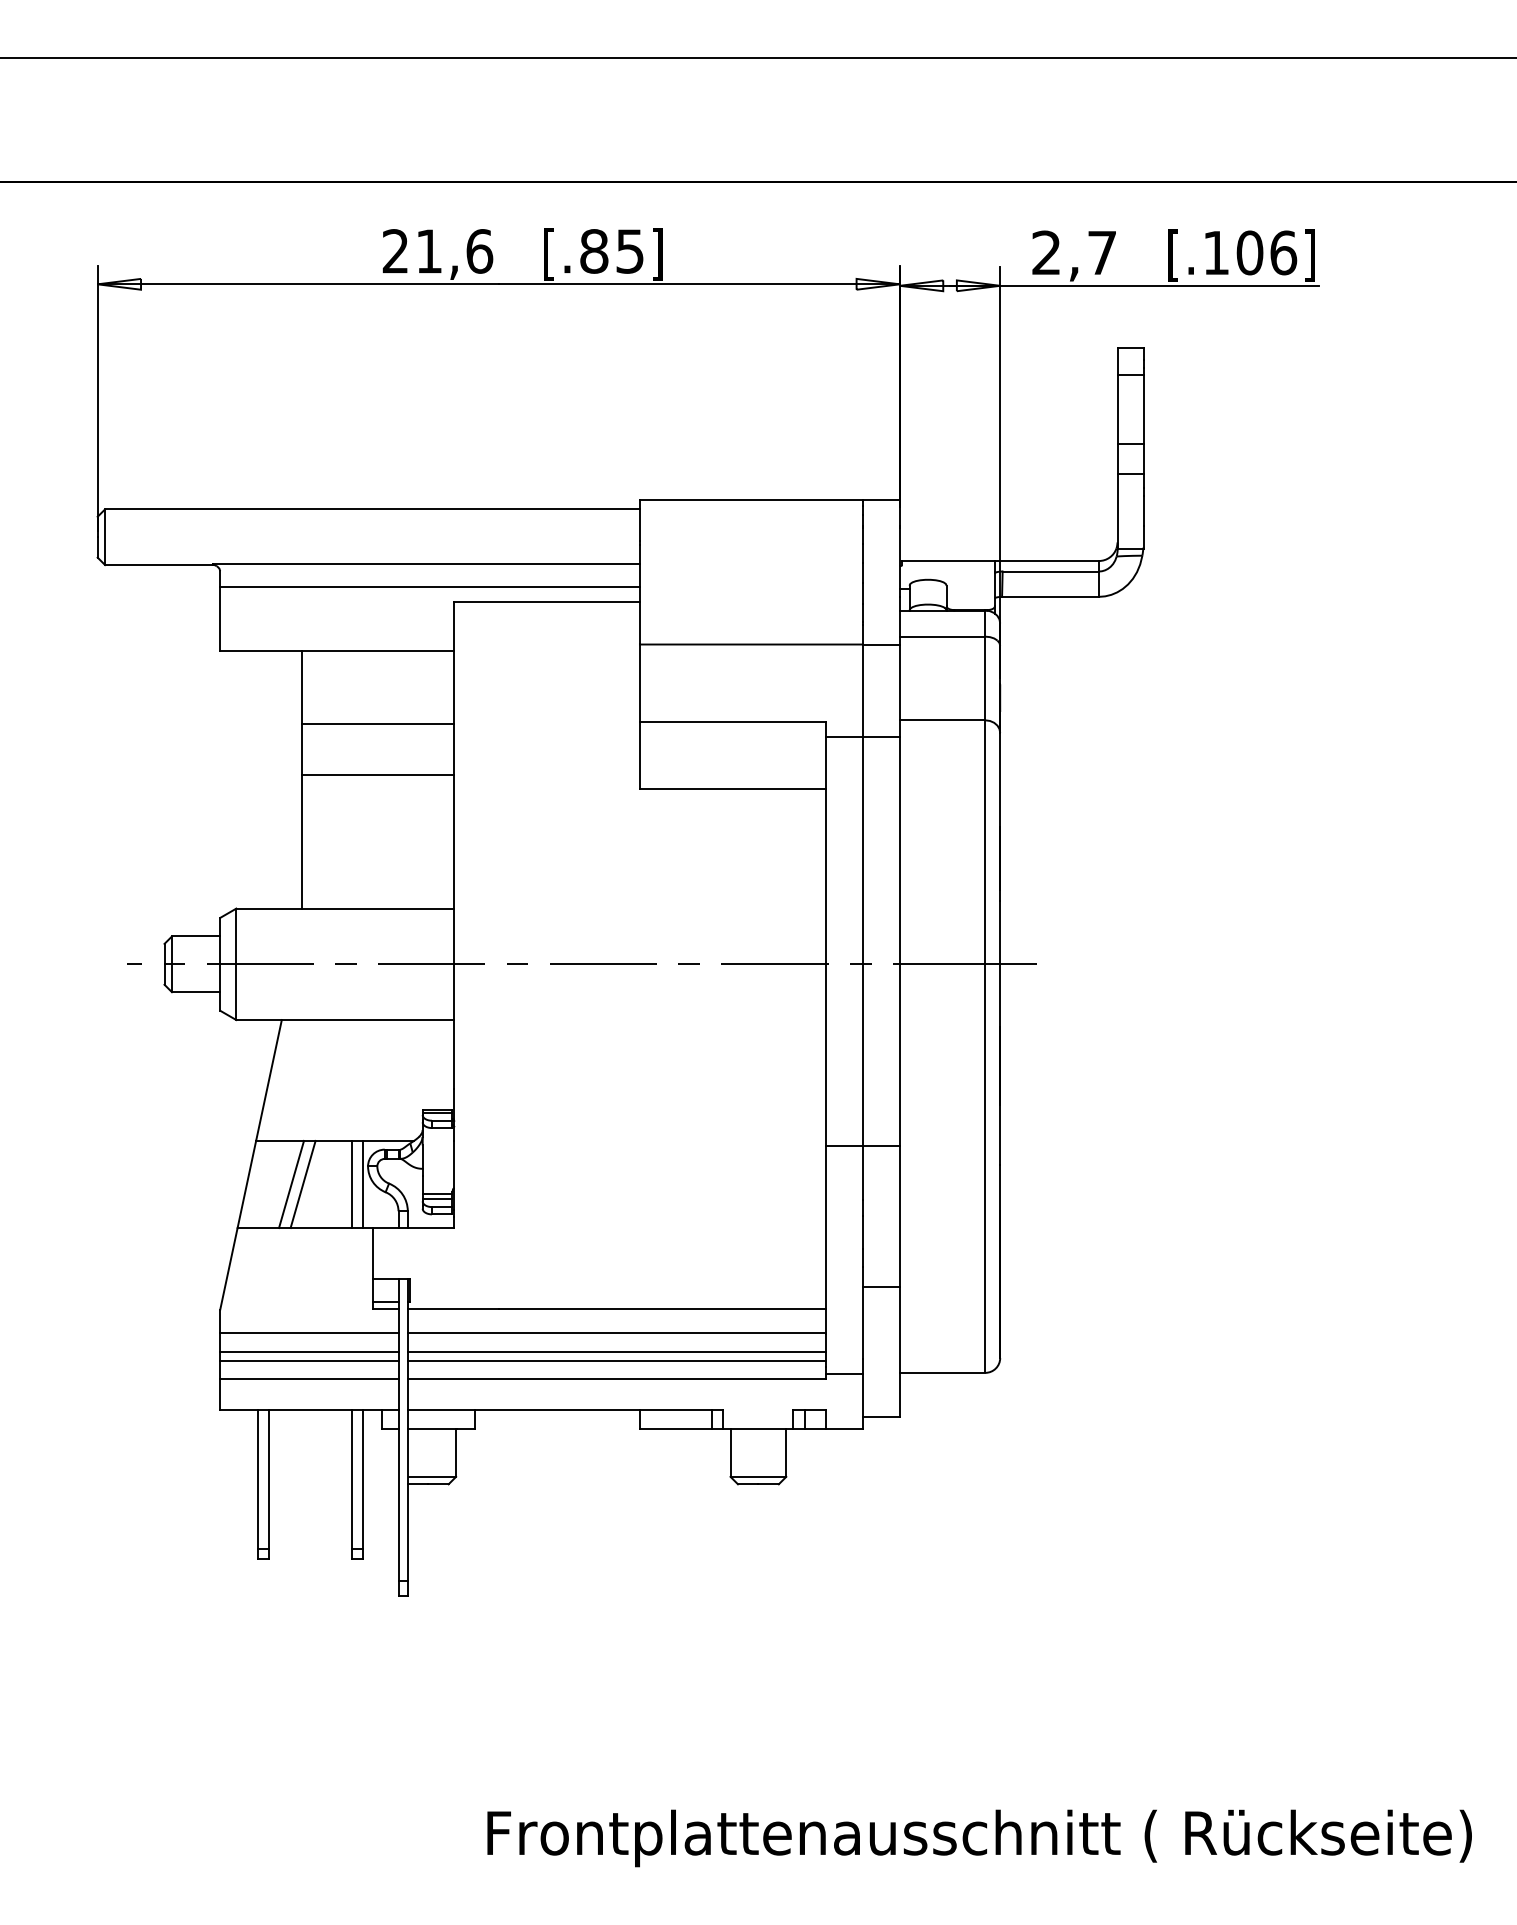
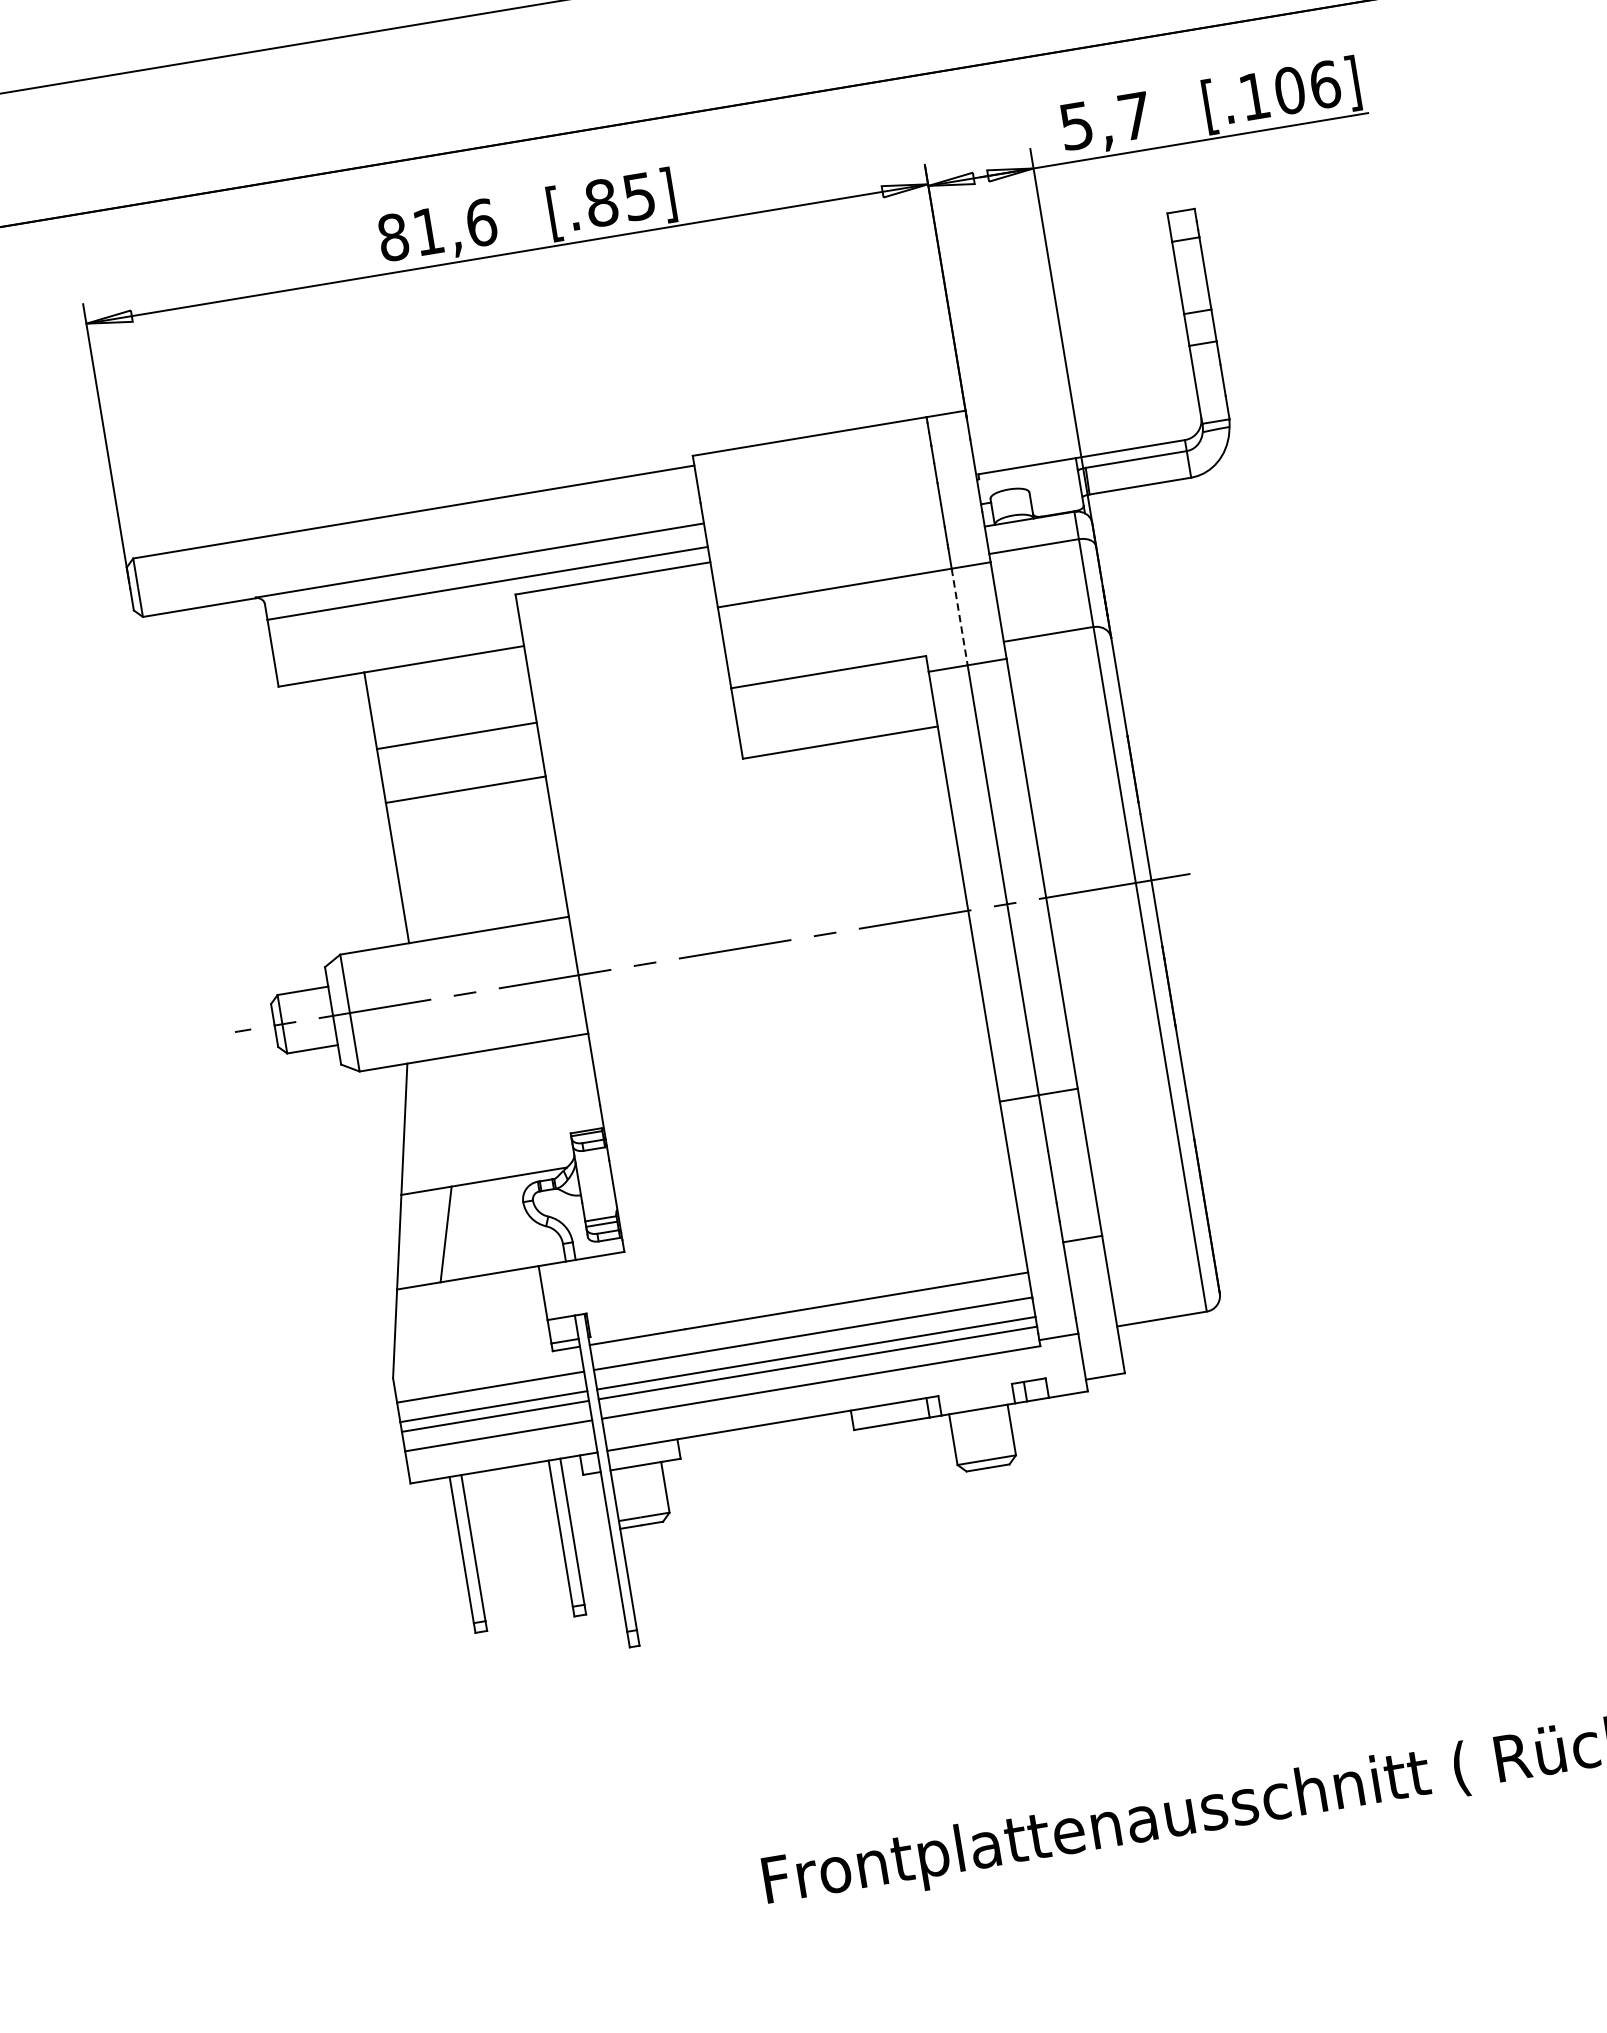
text: (395, 251) -> (393, 237), 21,6 -> 81,6
text: (1046, 252) -> (1076, 125), 2,7 -> 5,7
line: (862, 691) -> (959, 618), solid -> dashed
line: (302, 1184) -> (457, 1232), removed
line: (351, 1184) -> (509, 1224), removed
line: (363, 1184) -> (521, 1221), removed

